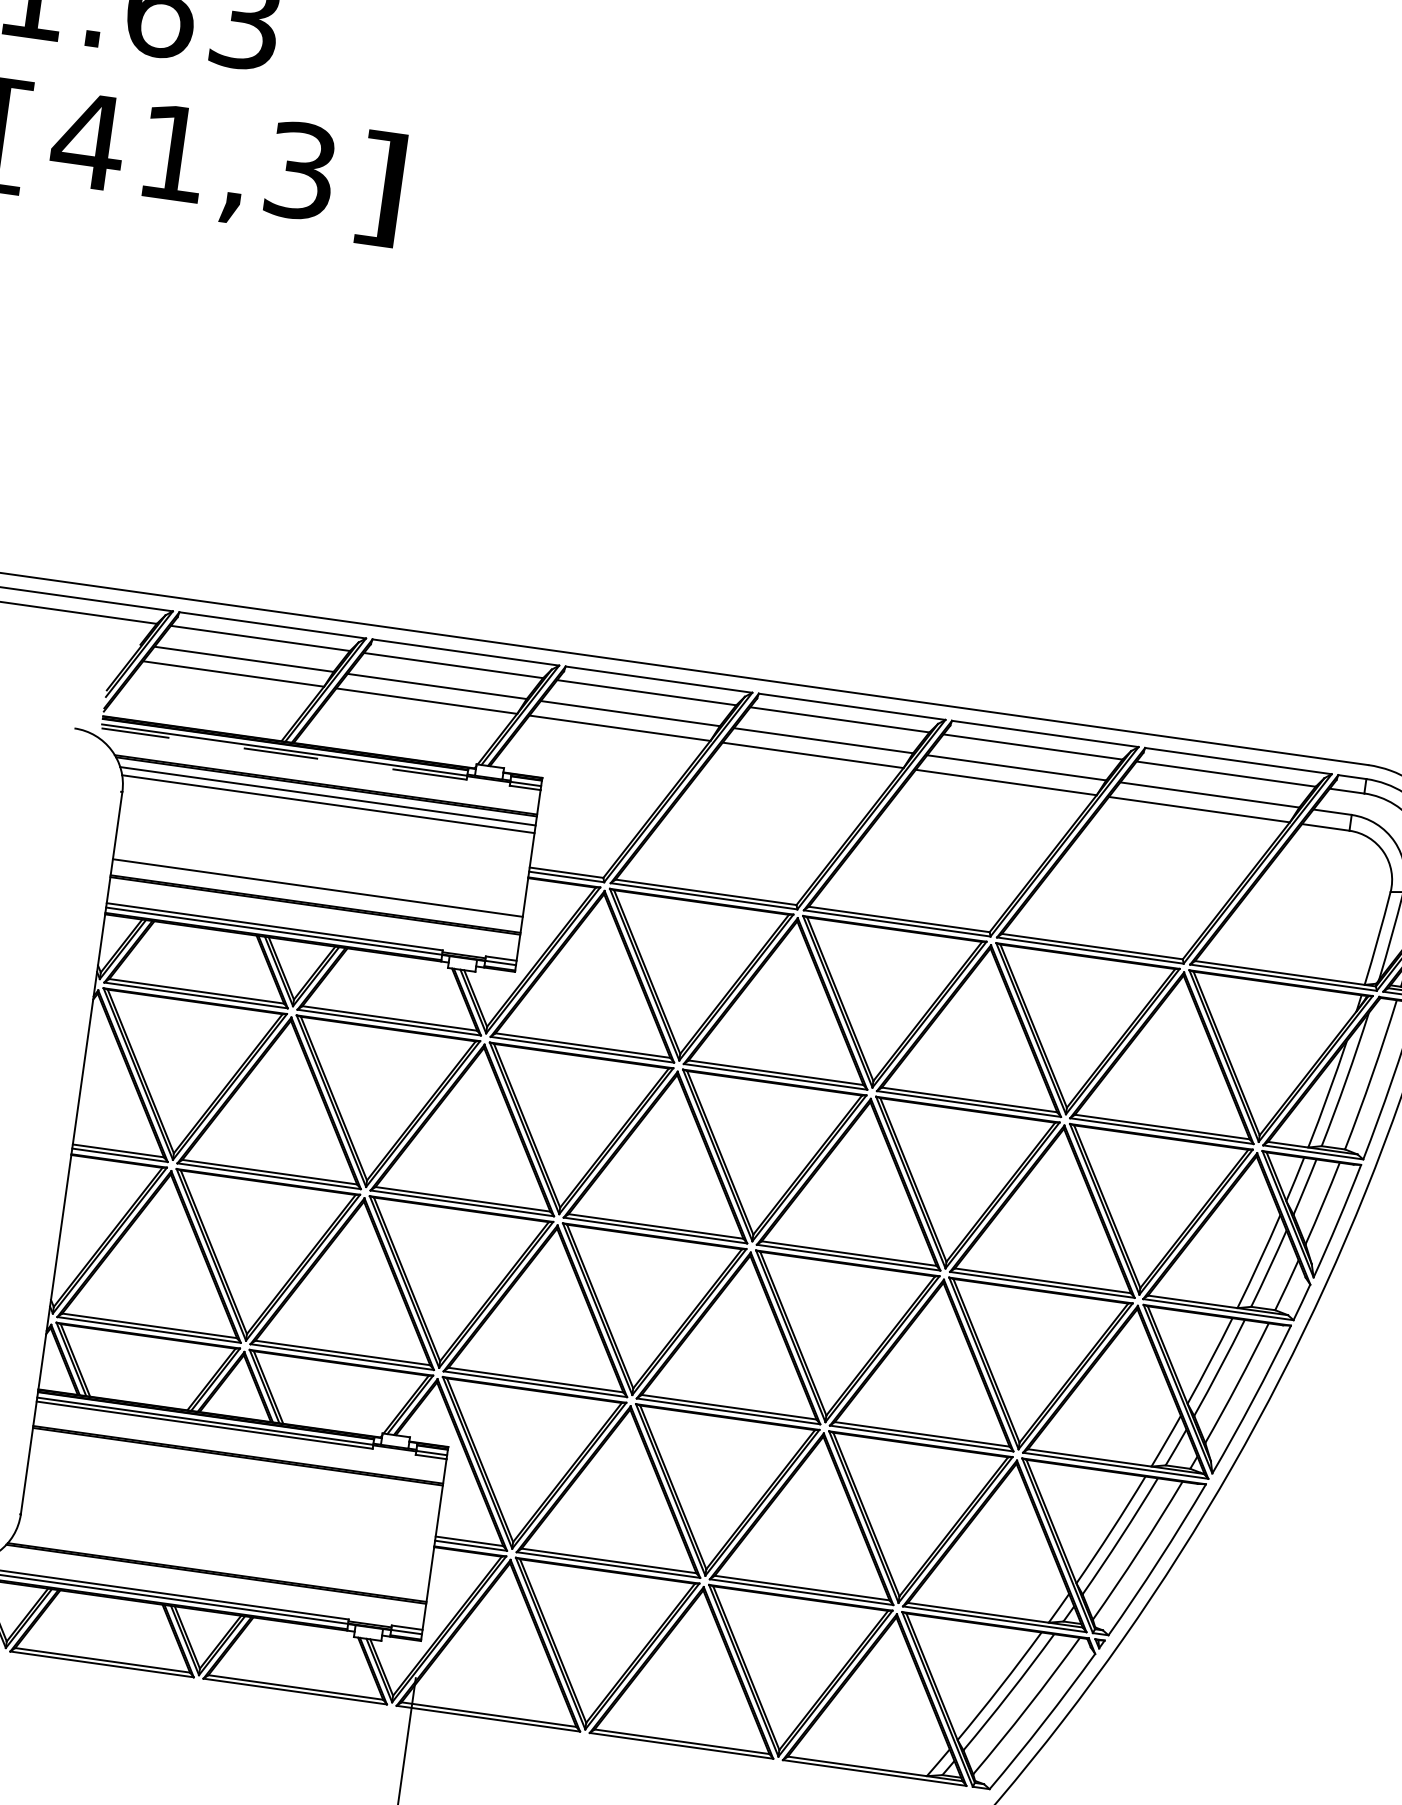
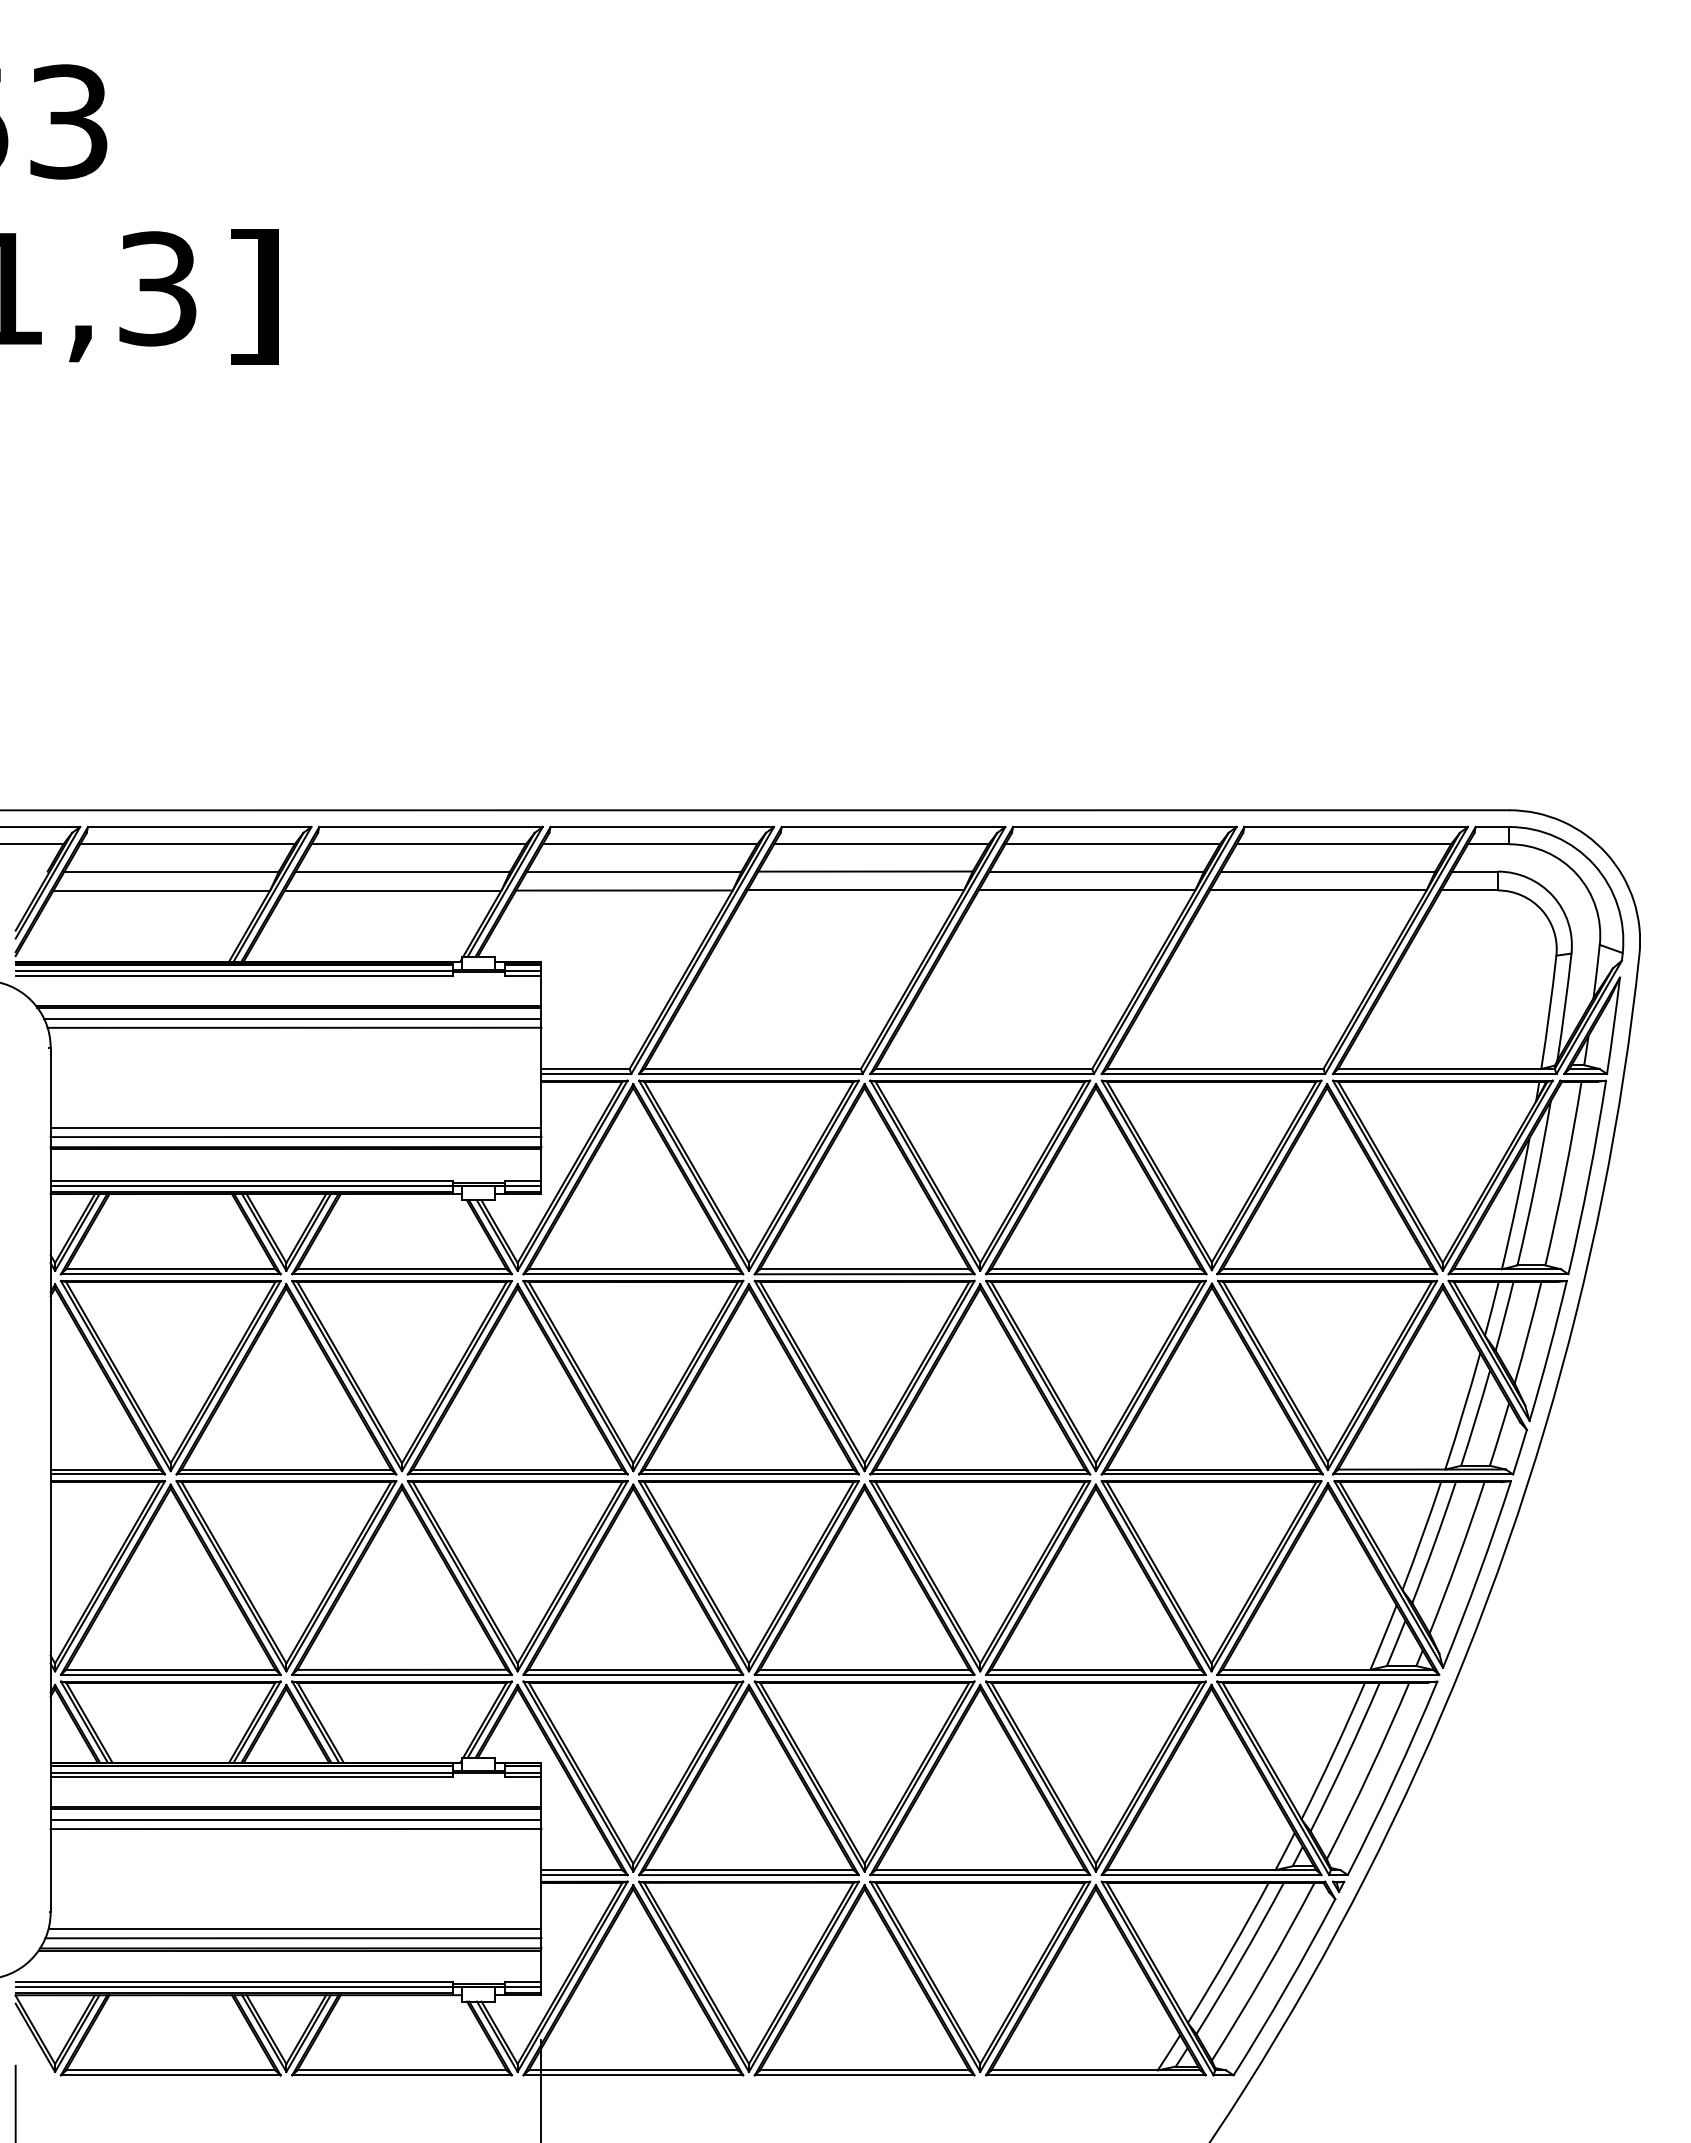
line: (284, 754) -> (234, 976), dashed -> solid
line: (316, 895) -> (295, 1136), added
line: (236, 1465) -> (295, 1819), added
line: (235, 1472) -> (295, 1828), added
line: (222, 1557) -> (294, 1929), added
line: (220, 1564) -> (293, 1938), added

